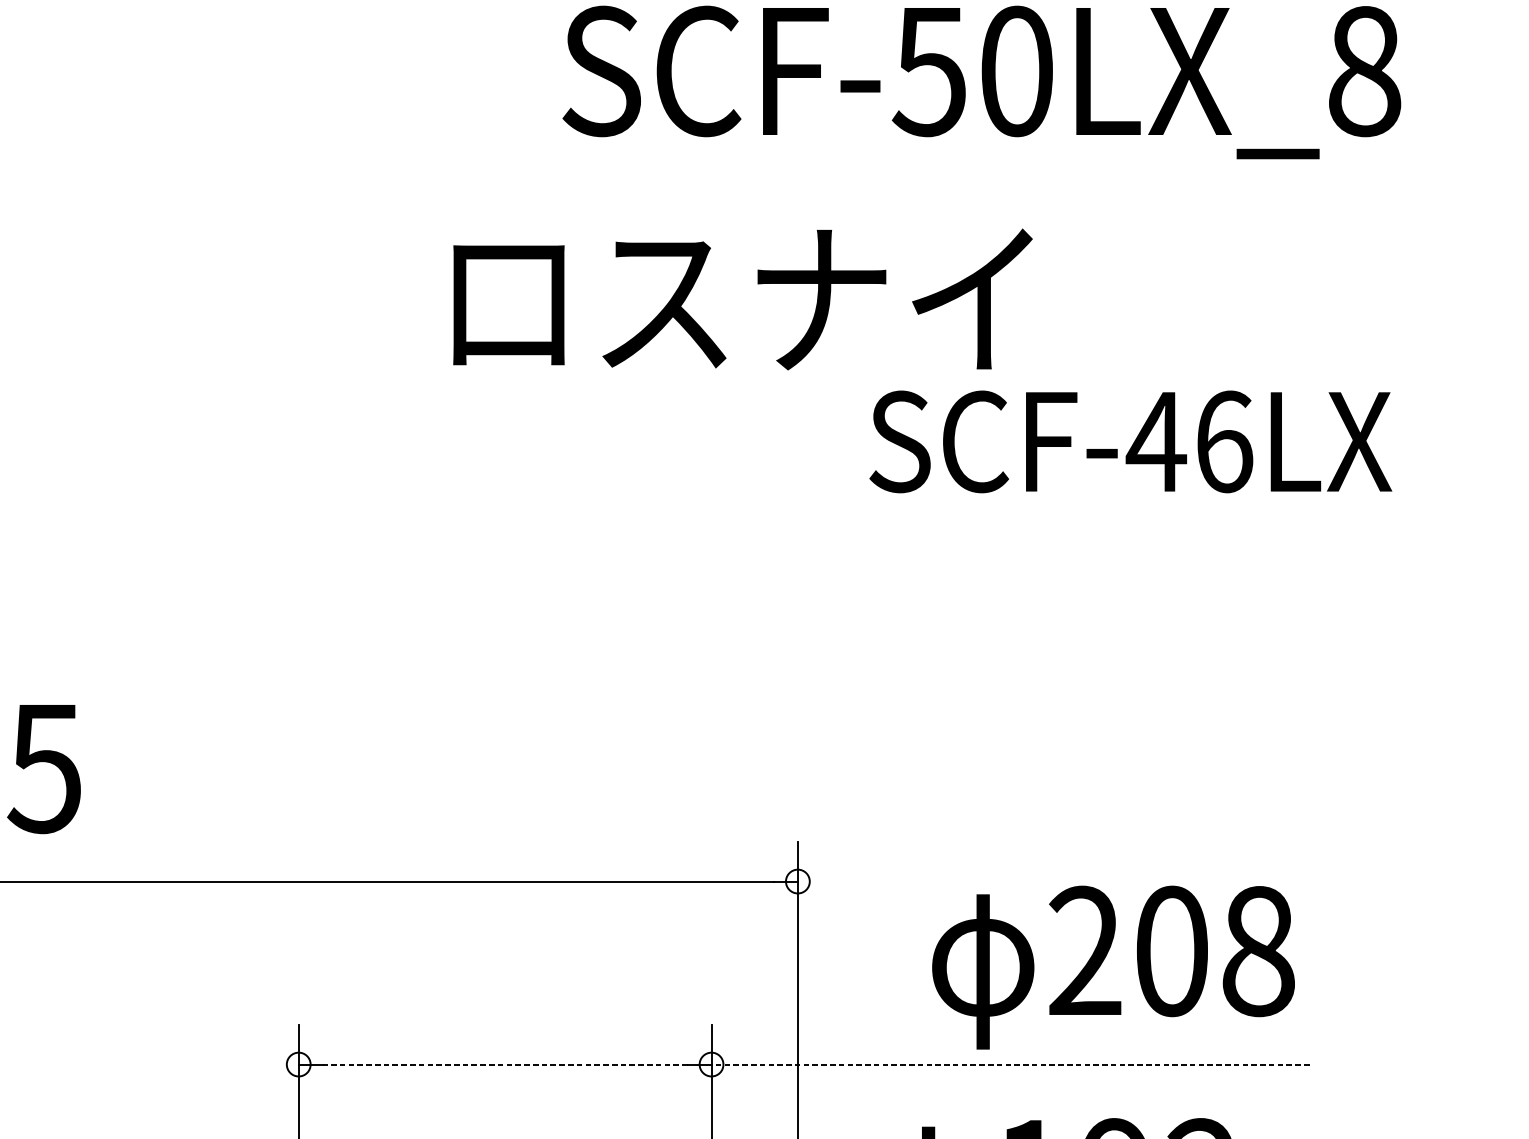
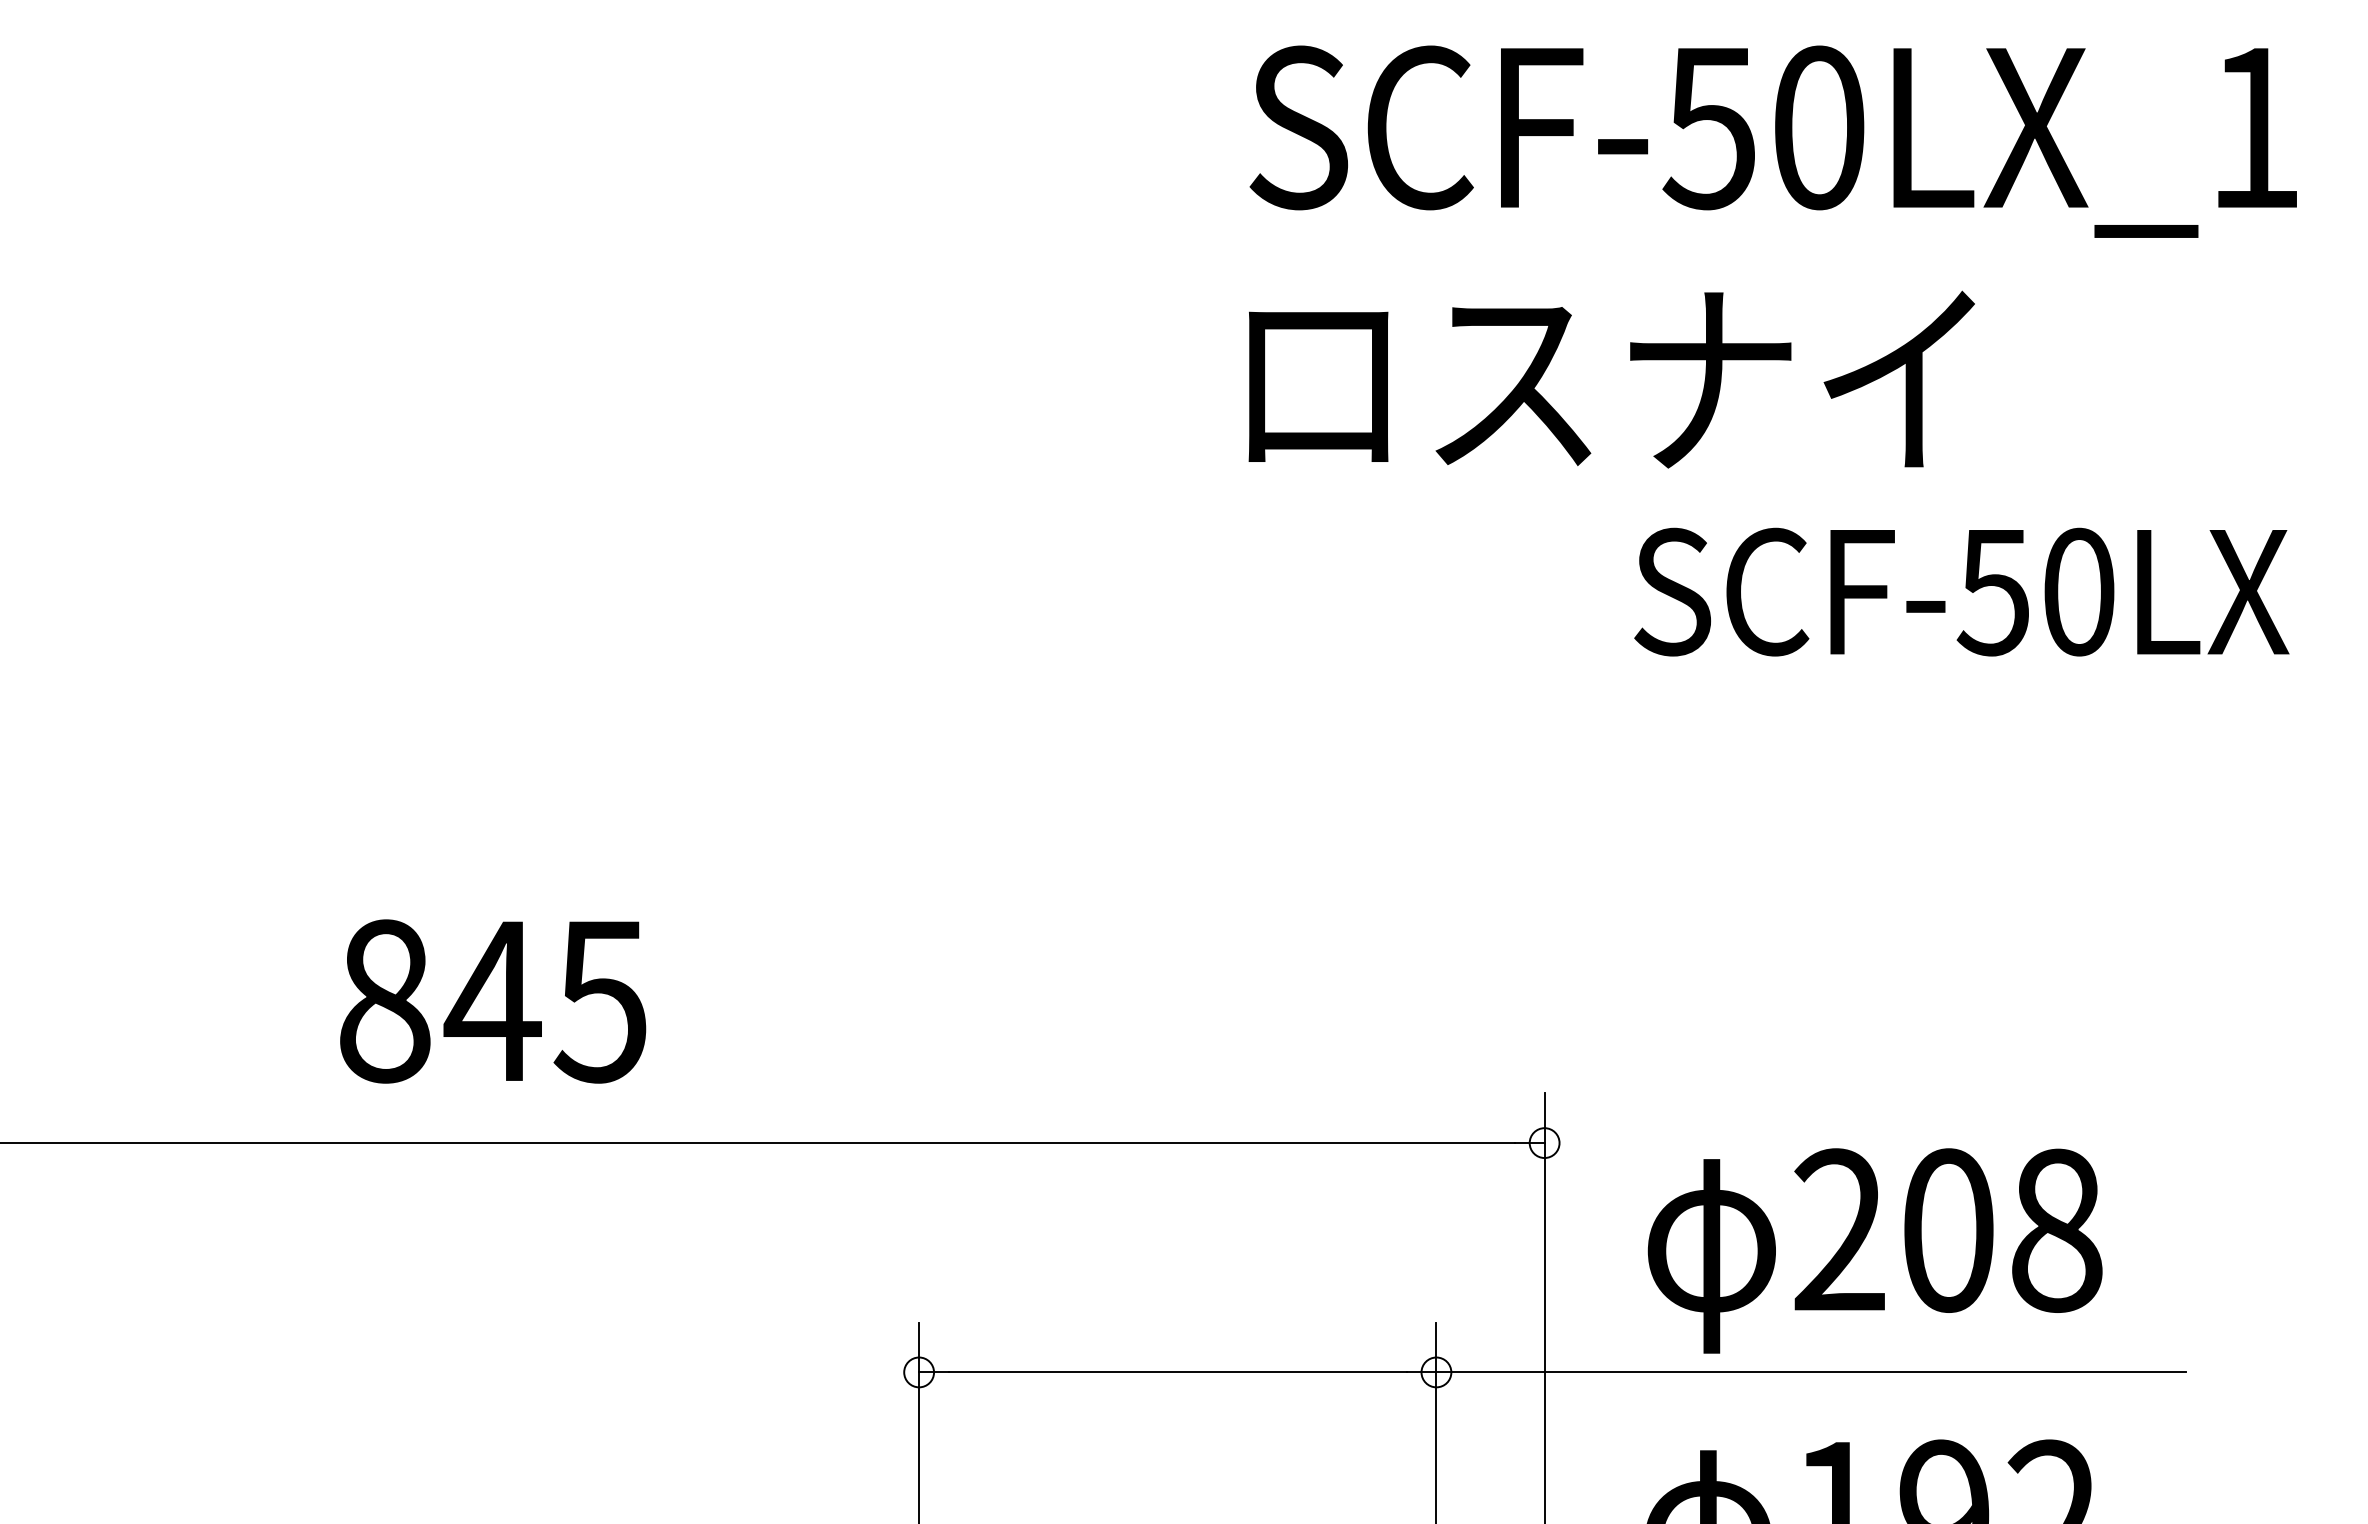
text: (1365, 71) -> (2255, 128), SCF-50LX_8 -> SCF-50LX_1
text: (742, 299) -> (1611, 379), moved
text: (1189, 441) -> (2035, 591), SCF-46LX -> SCF-50LX
text: (1112, 967) -> (1874, 1250), moved
line: (504, 1064) -> (1177, 1372), dashed -> solid
line: (1010, 1064) -> (1811, 1372), dashed -> solid

